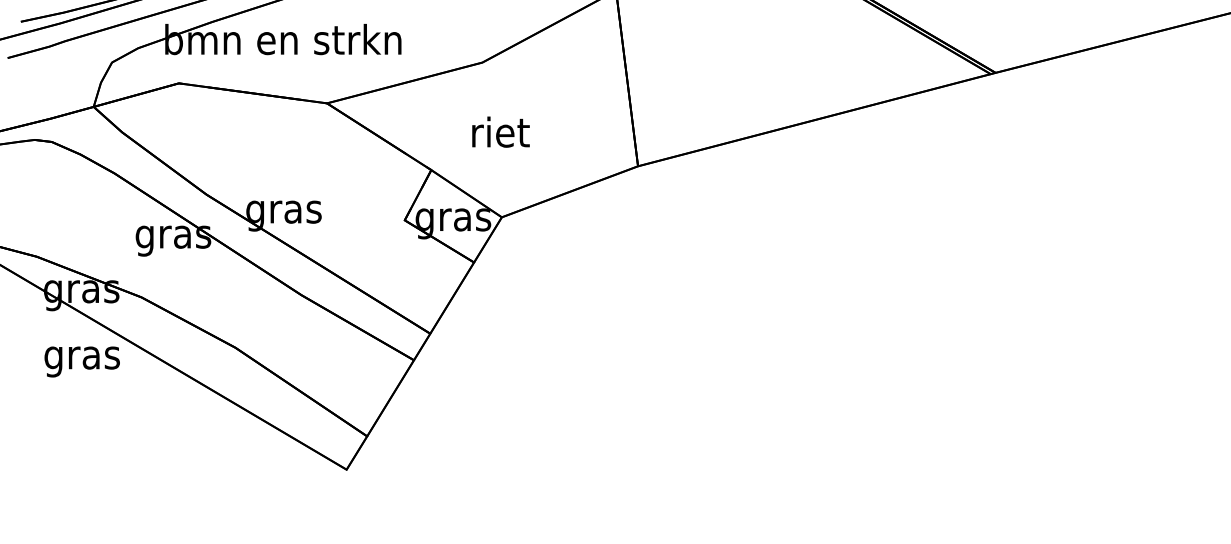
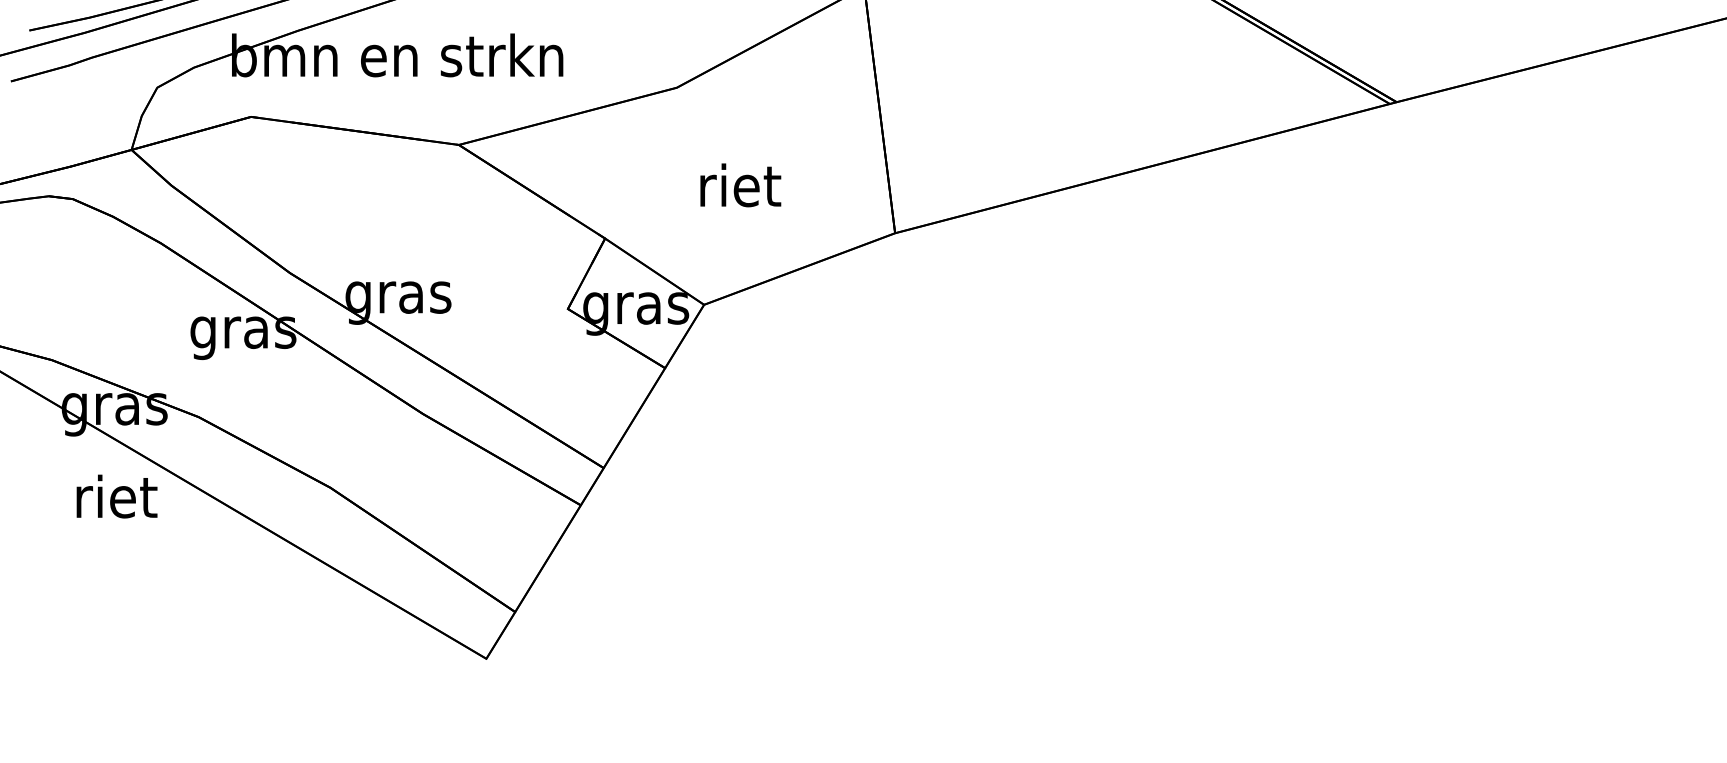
text: (500, 131) -> (740, 184), moved
text: (81, 357) -> (114, 501), gras -> riet

